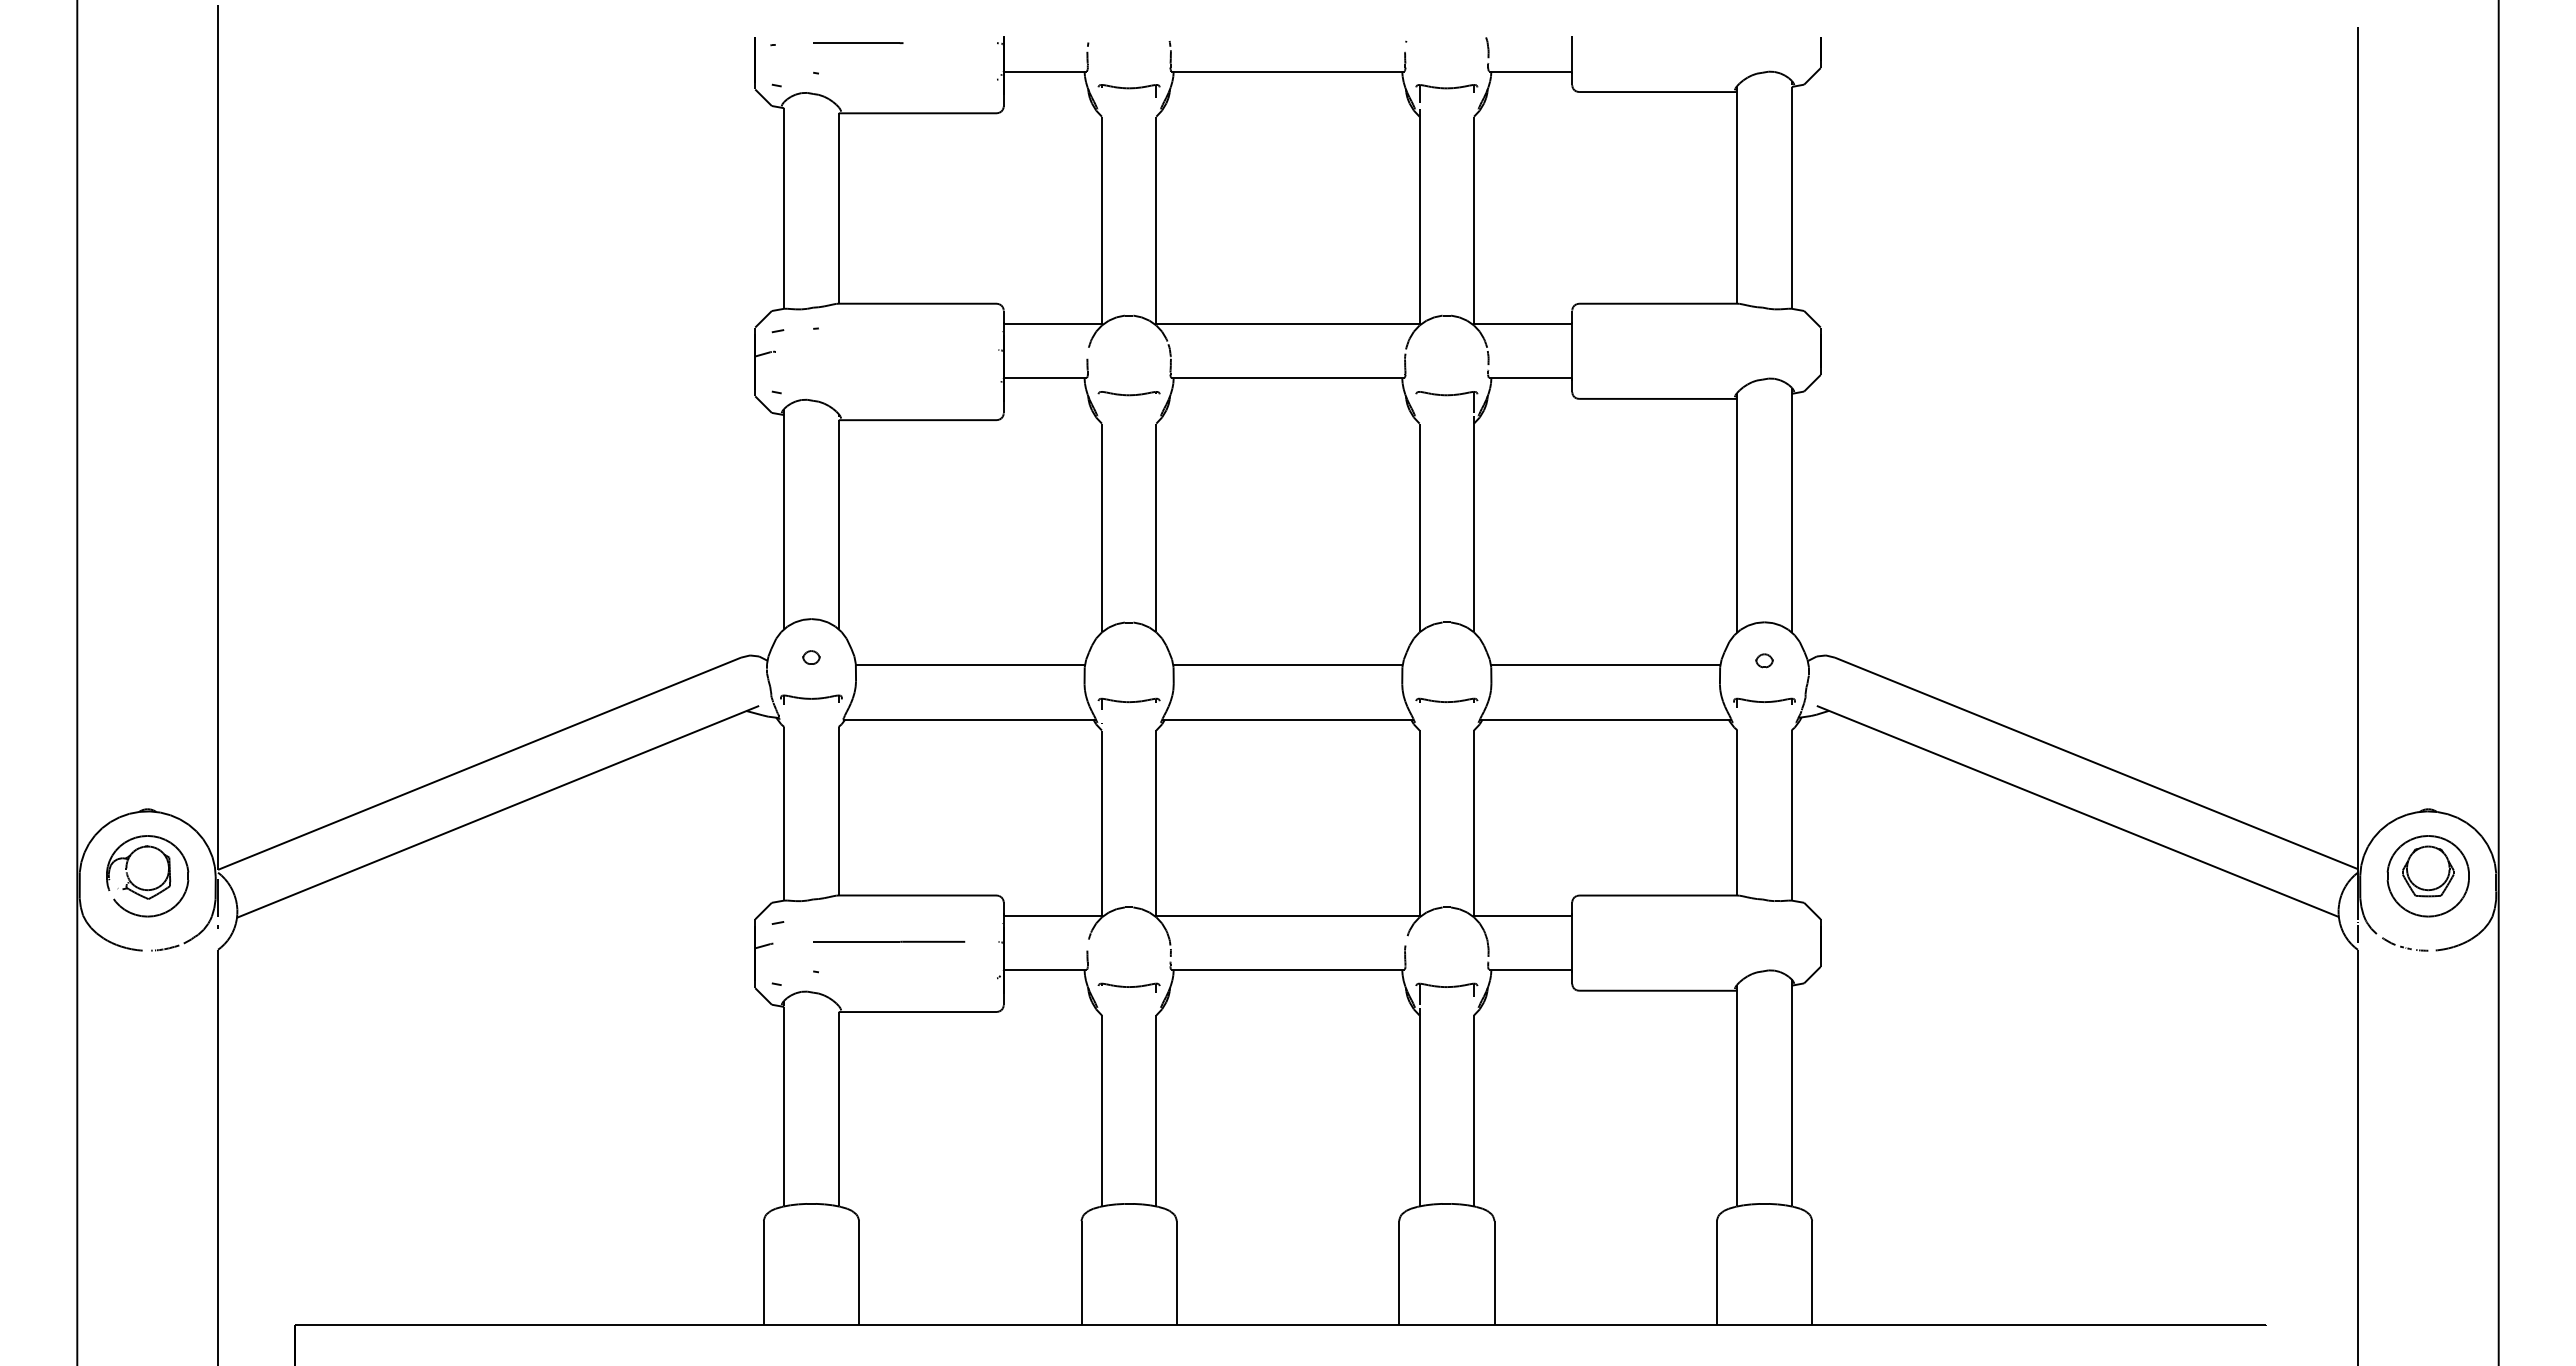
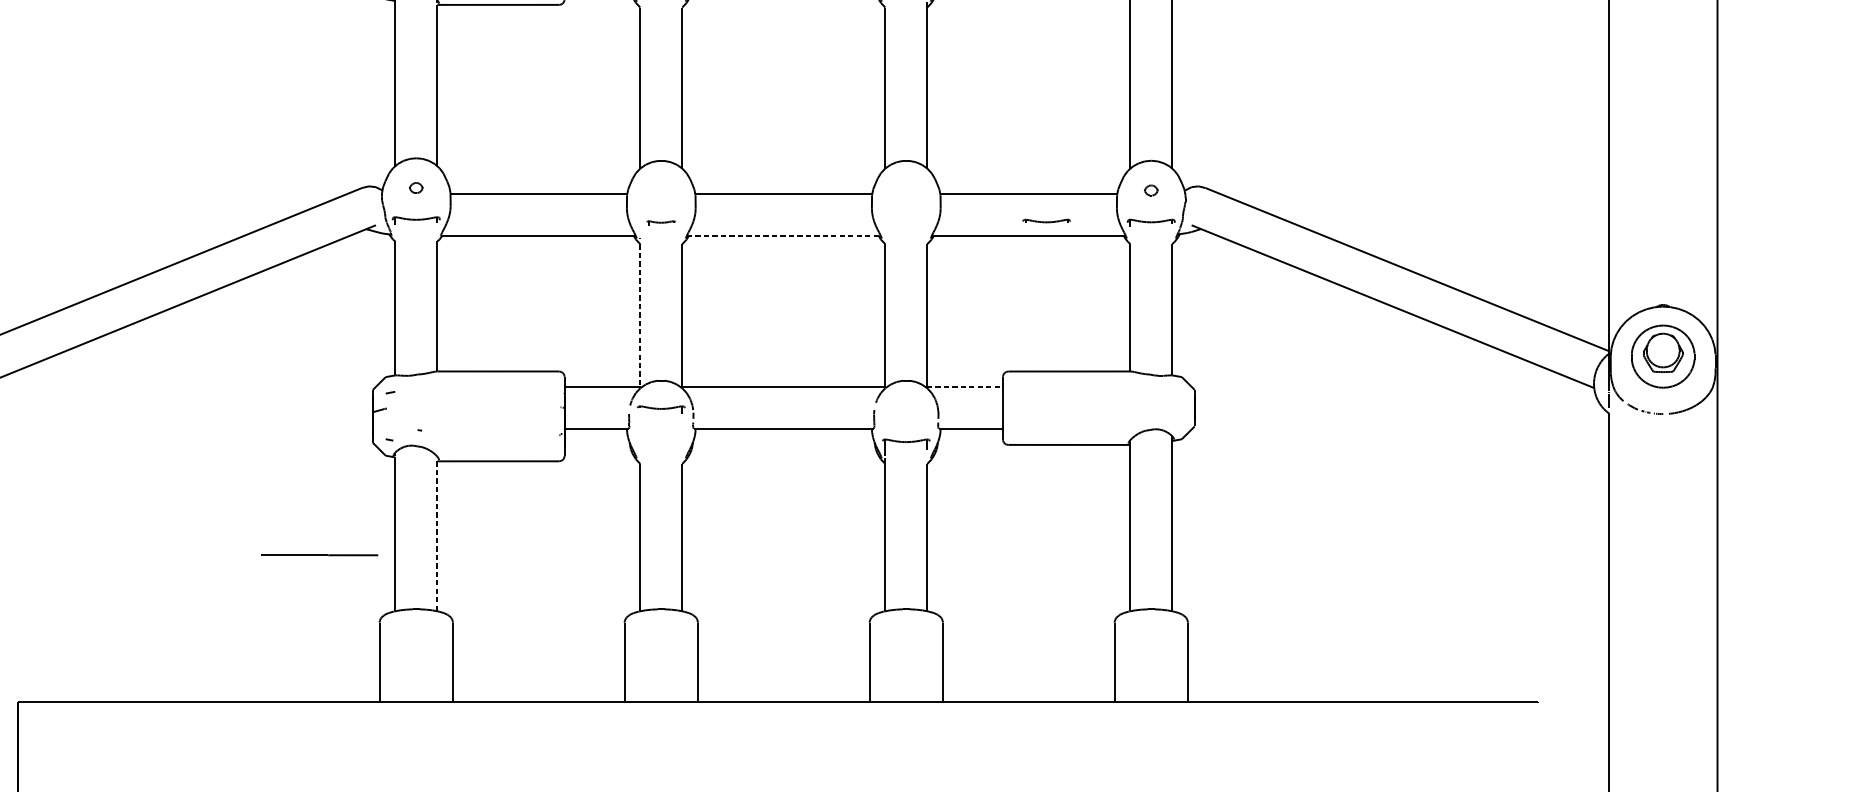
part: (1446, 699) -> (1046, 220), moved
part: (1128, 703) -> (660, 223), size x0.6
line: (1287, 719) -> (783, 235), solid -> dashed
line: (1101, 823) -> (639, 315), solid -> dashed
line: (1523, 916) -> (965, 387), solid -> dashed
line: (889, 941) -> (319, 555), moved
part: (1128, 987) -> (660, 409), moved
line: (838, 1109) -> (437, 536), solid -> dashed

